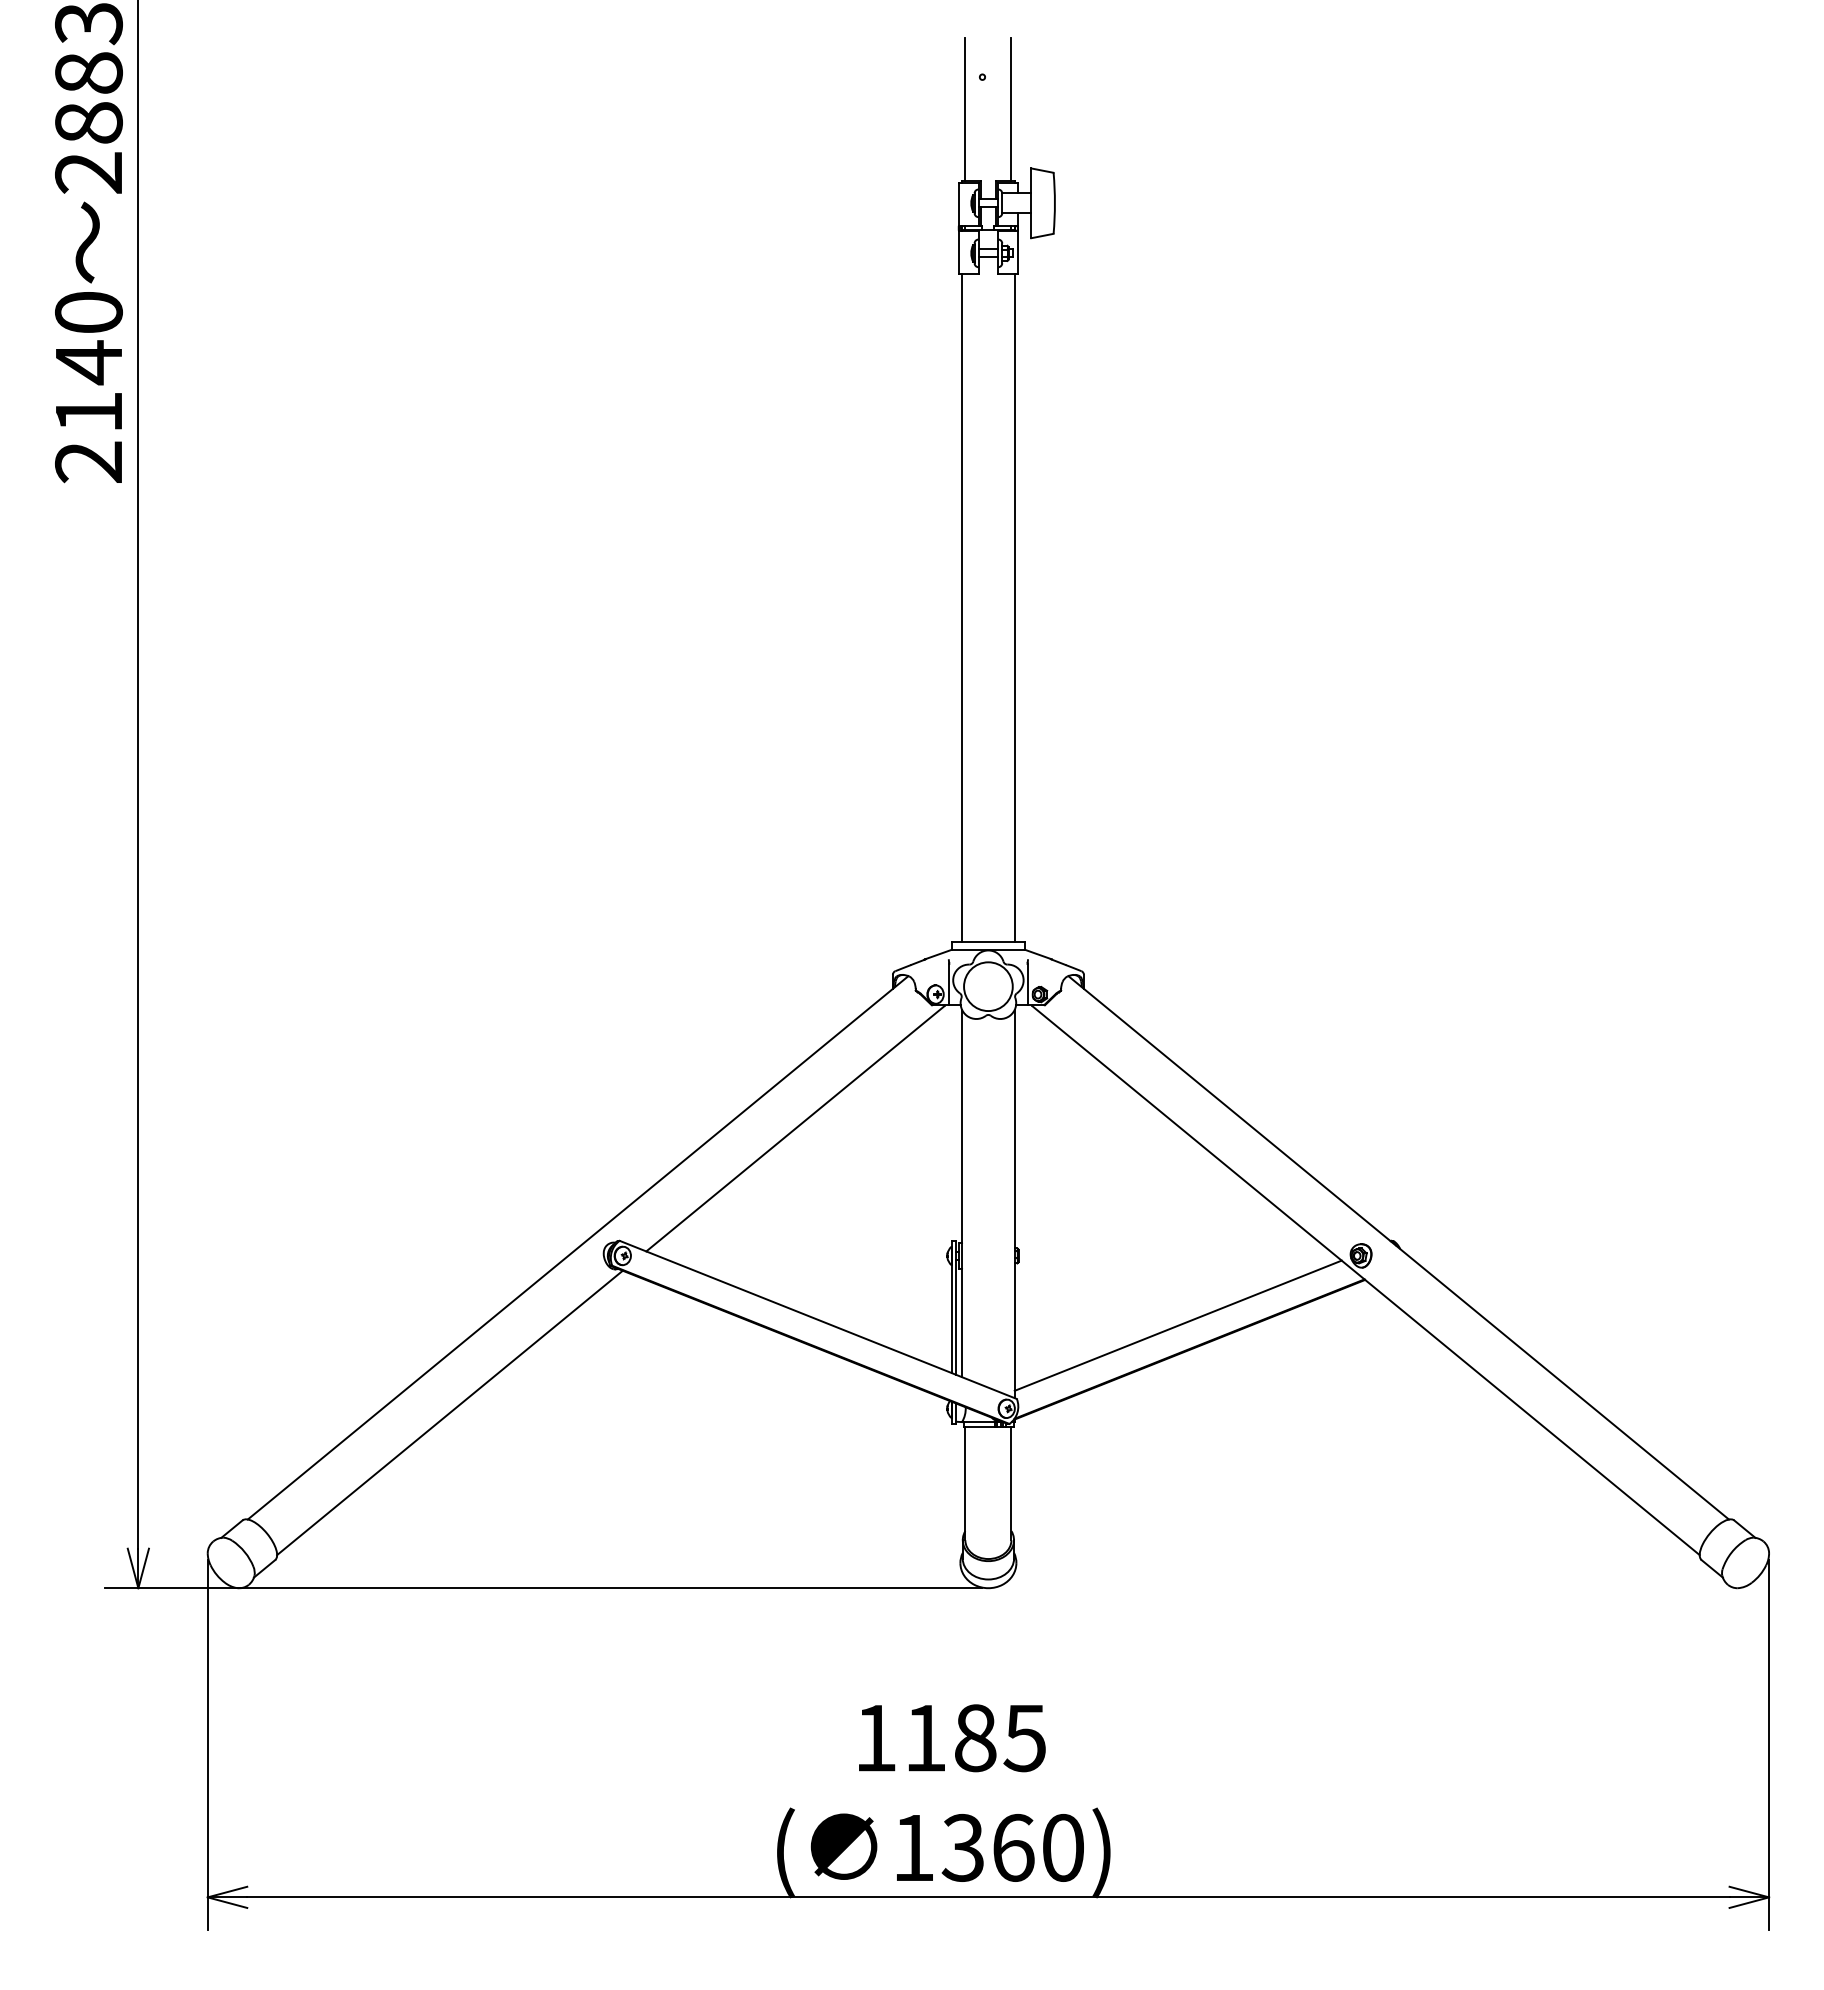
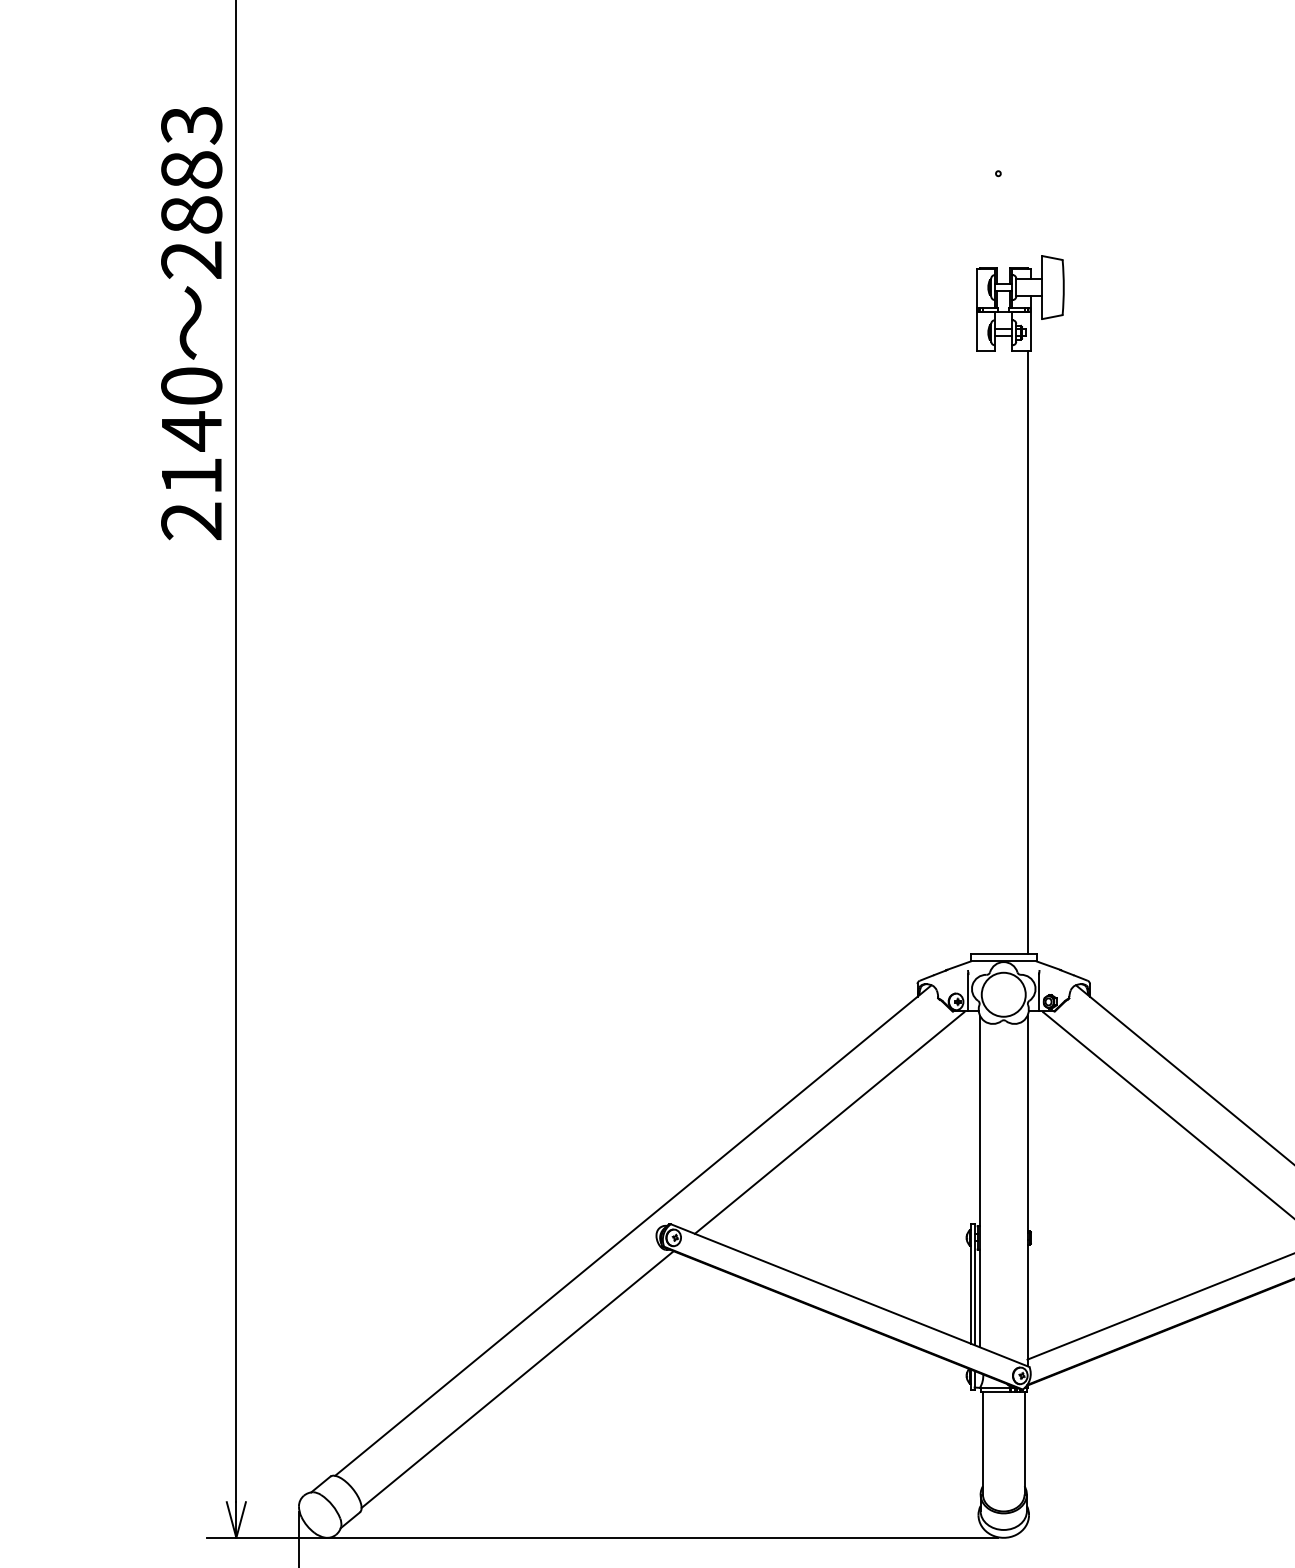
line: (965, 109) -> (983, 202), removed
line: (1011, 109) -> (1024, 202), removed
line: (962, 607) -> (980, 652), removed

